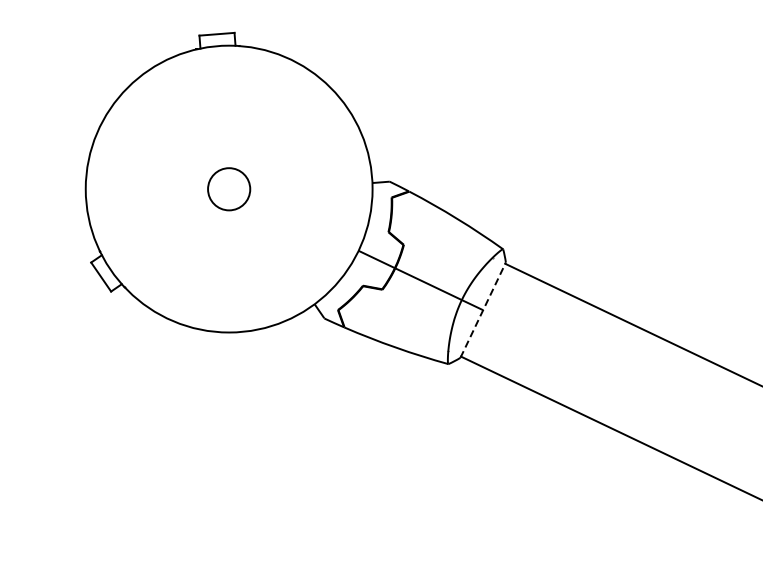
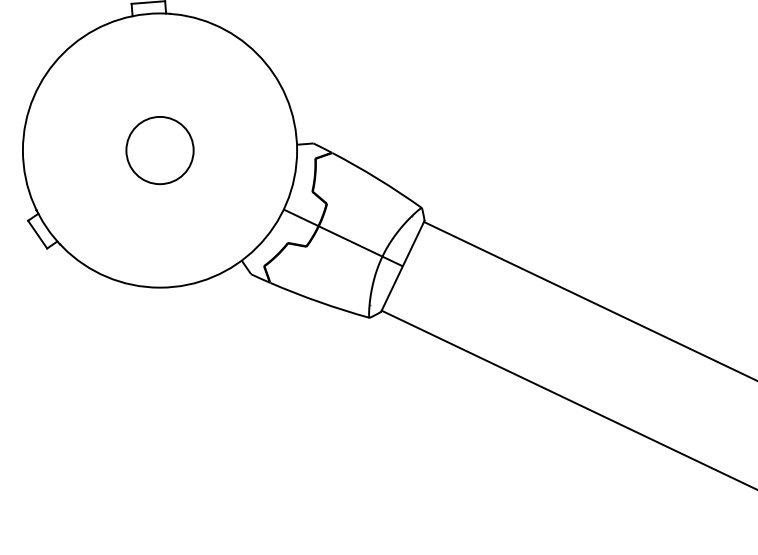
circle: (228, 189) -> (159, 150), size x1.67
line: (483, 309) -> (403, 265), dashed -> solid

